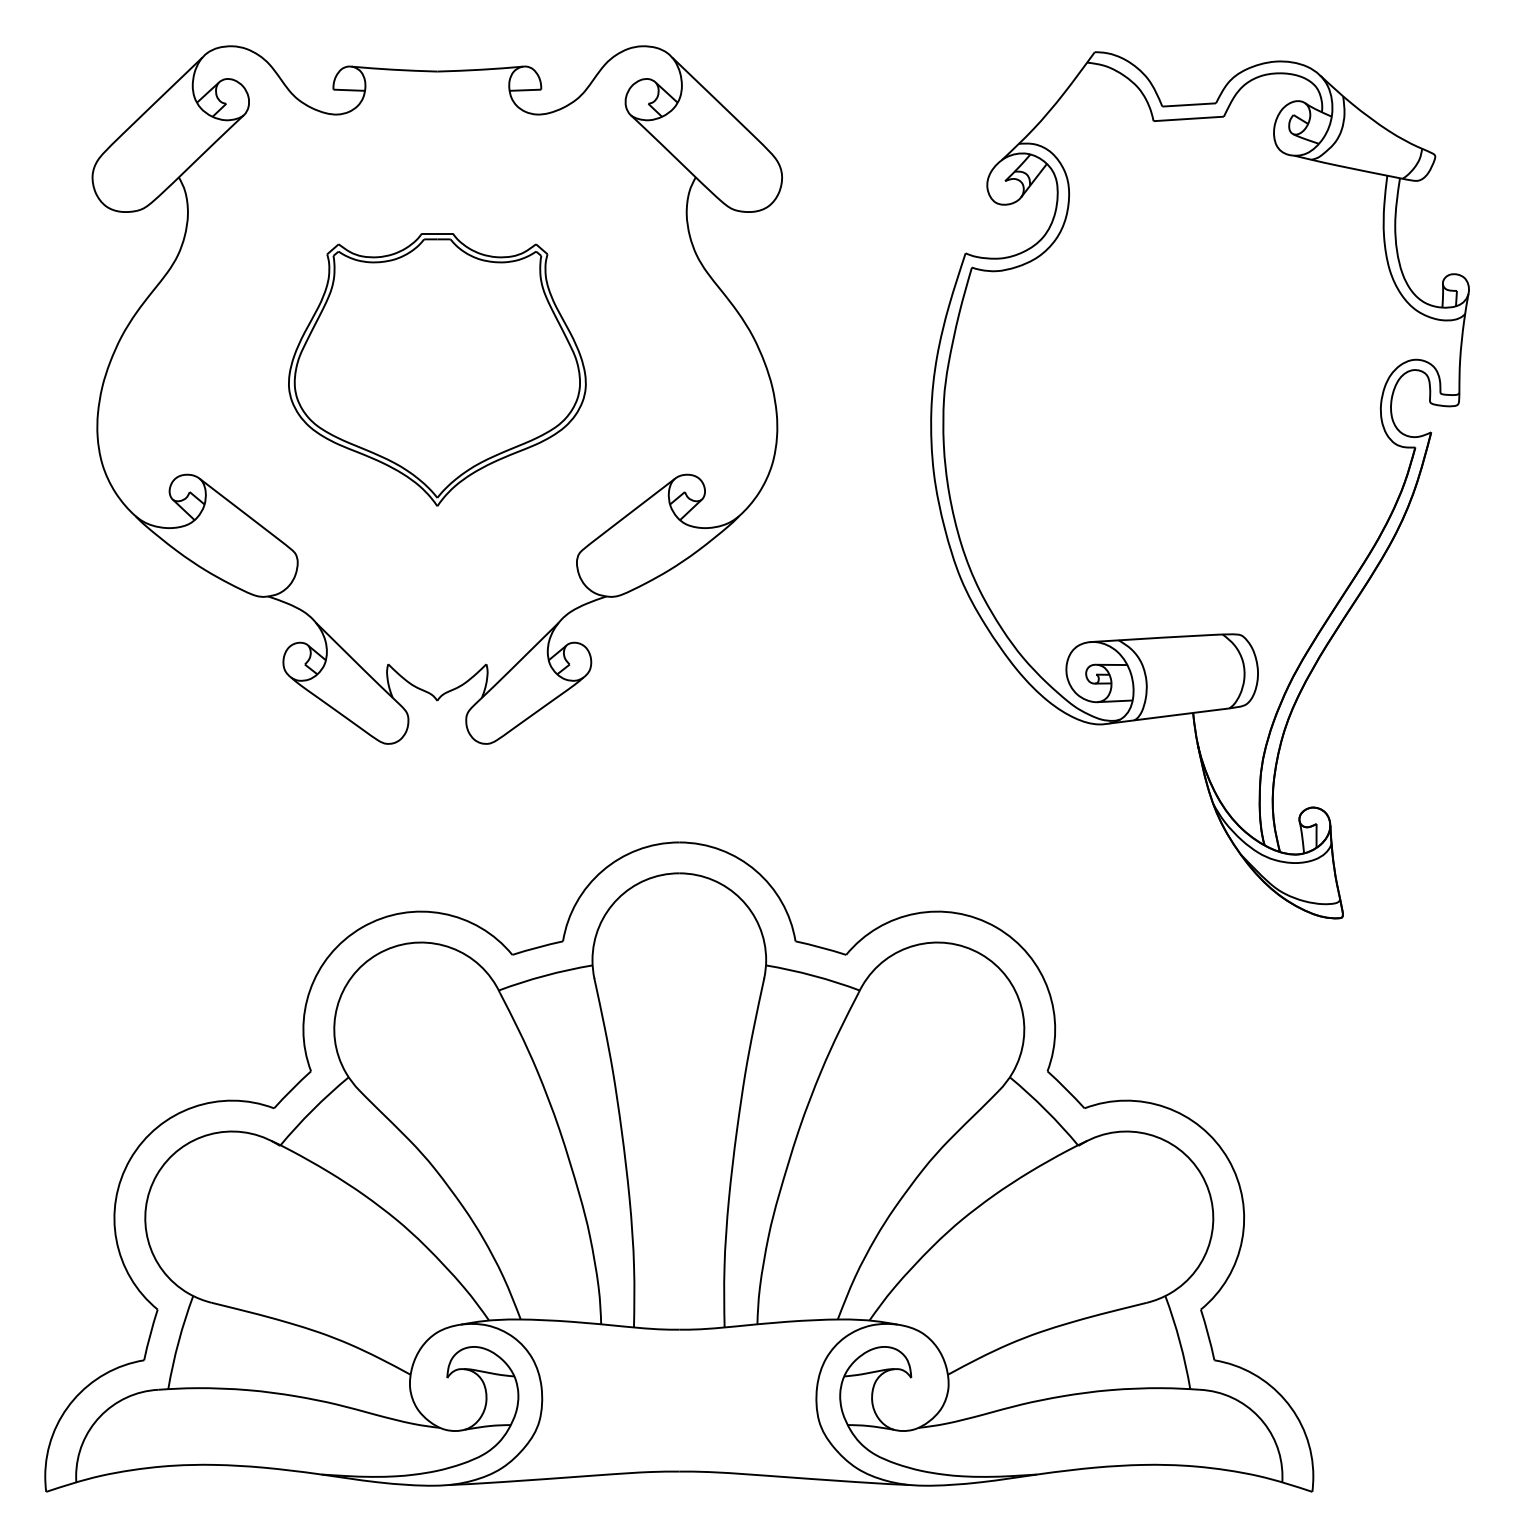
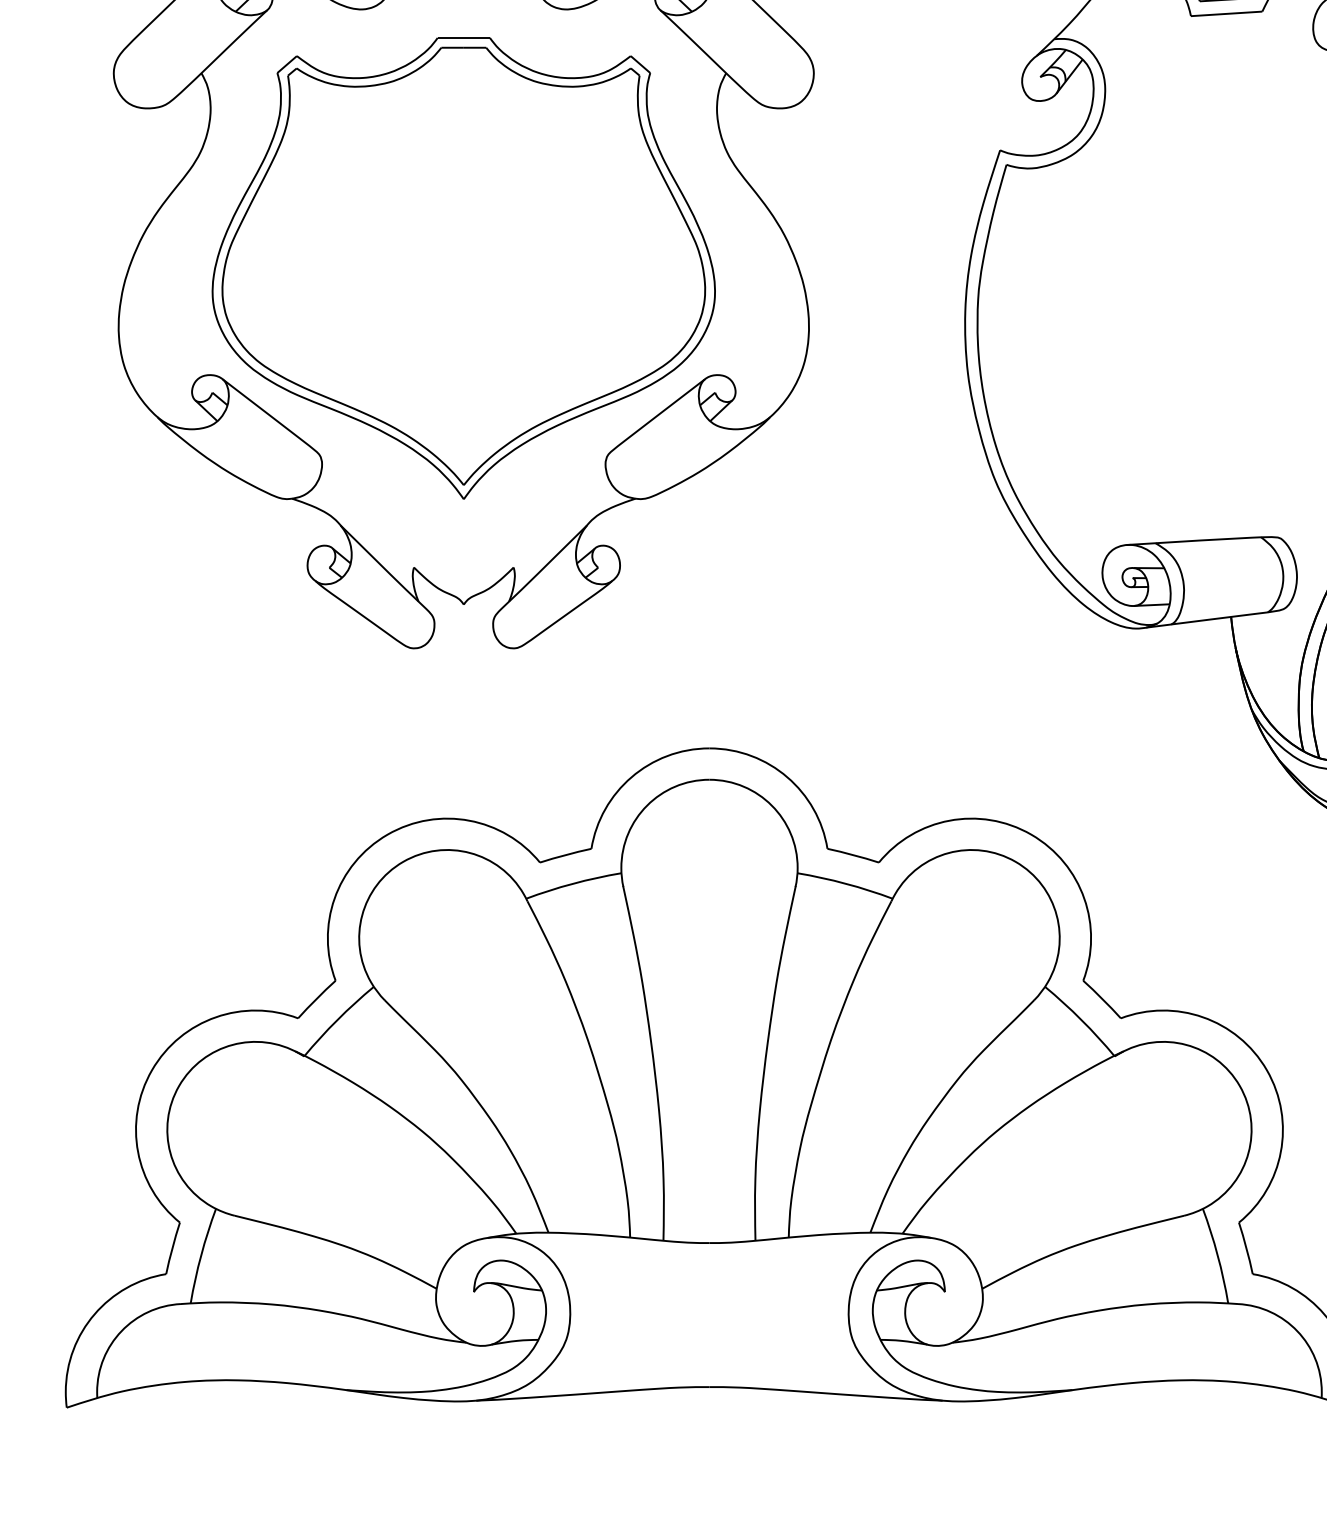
part: (437, 369) -> (463, 268), size x1.67

